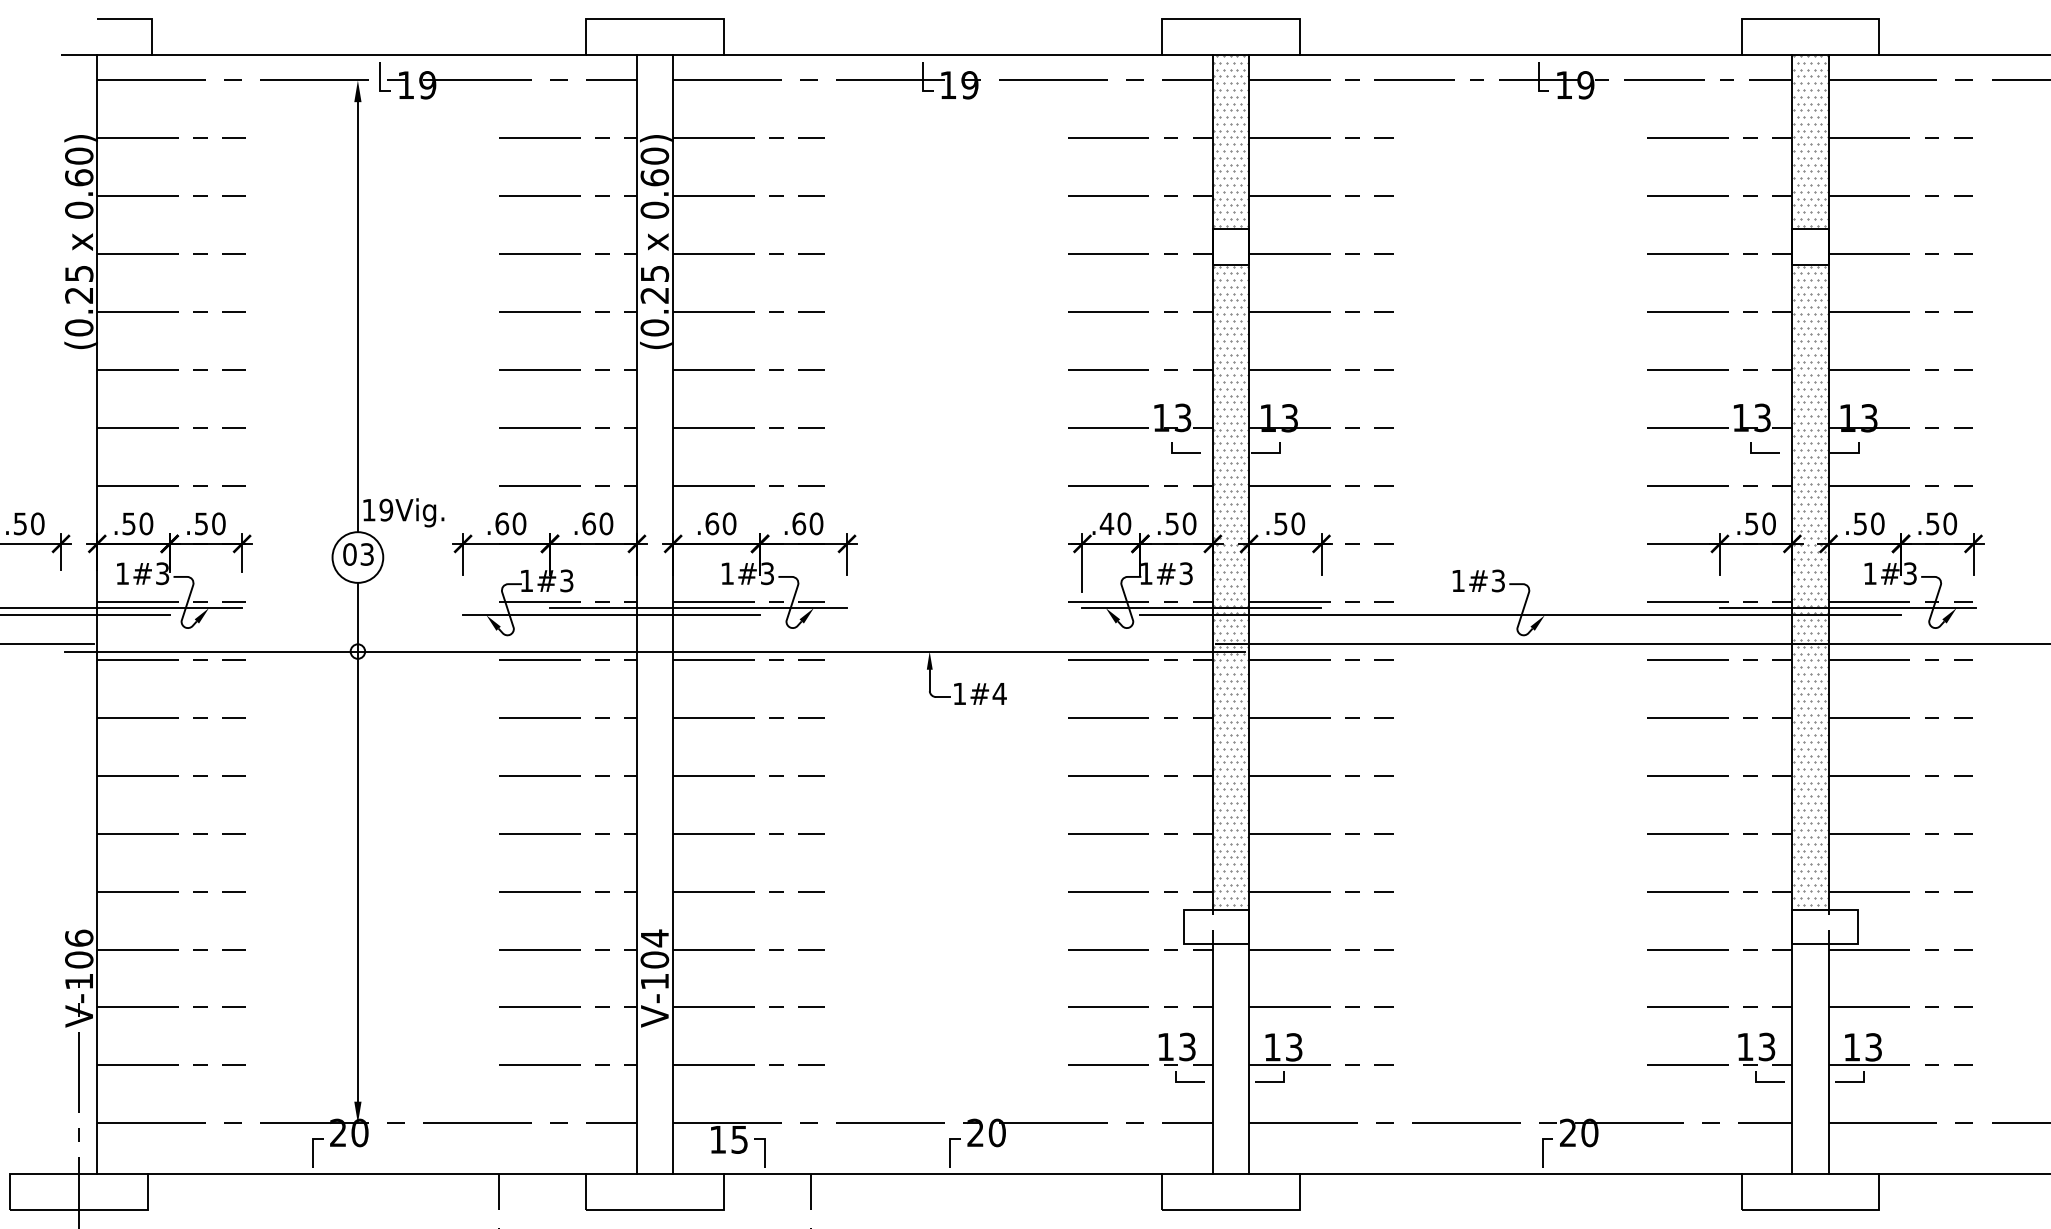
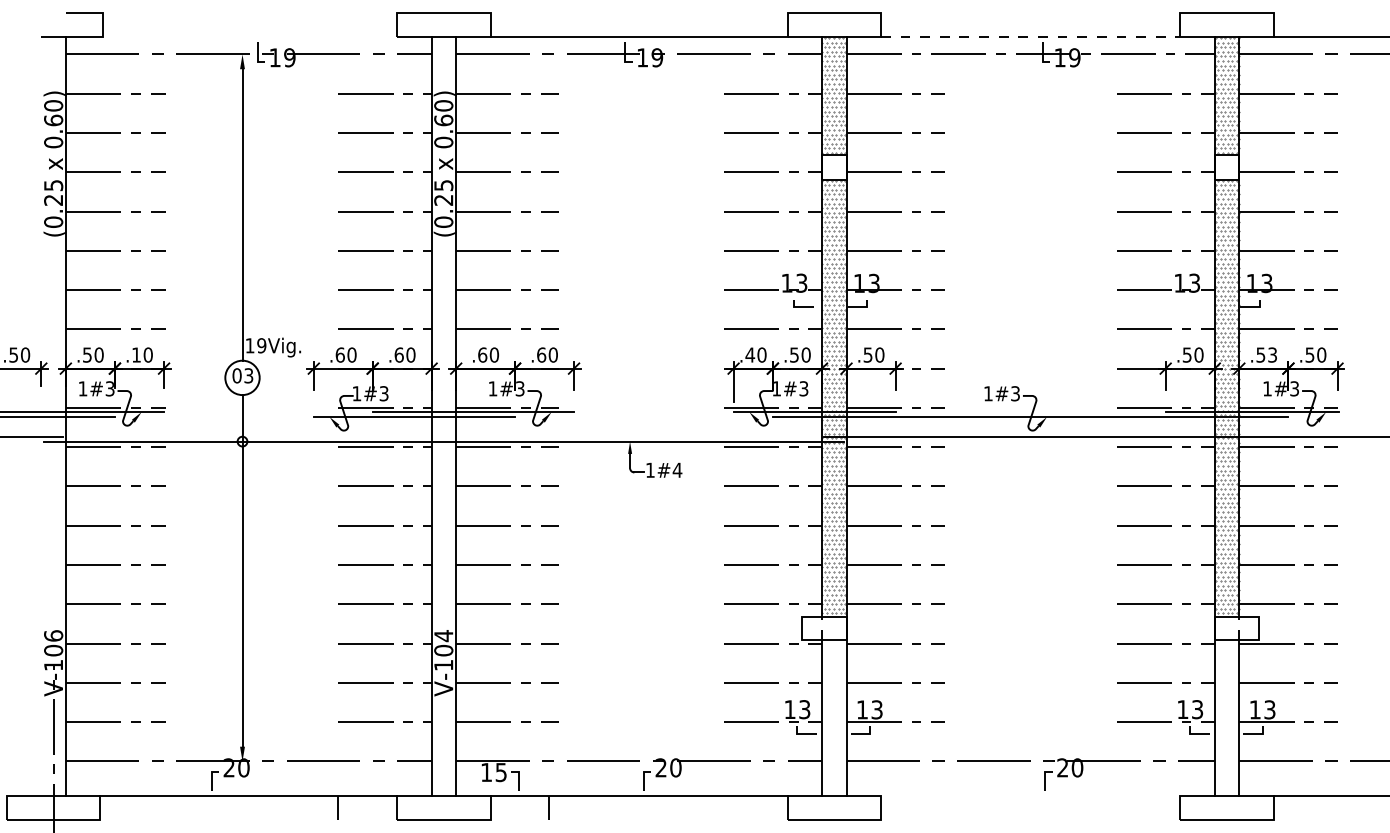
line: (368, 55) -> (249, 37), removed
line: (1520, 55) -> (1030, 37), solid -> dashed
line: (1765, 452) -> (1196, 306), removed
text: (201, 523) -> (136, 354), .50 -> .10
text: (1877, 523) -> (1272, 354), .50 -> .53
line: (1520, 1173) -> (1030, 795), removed

